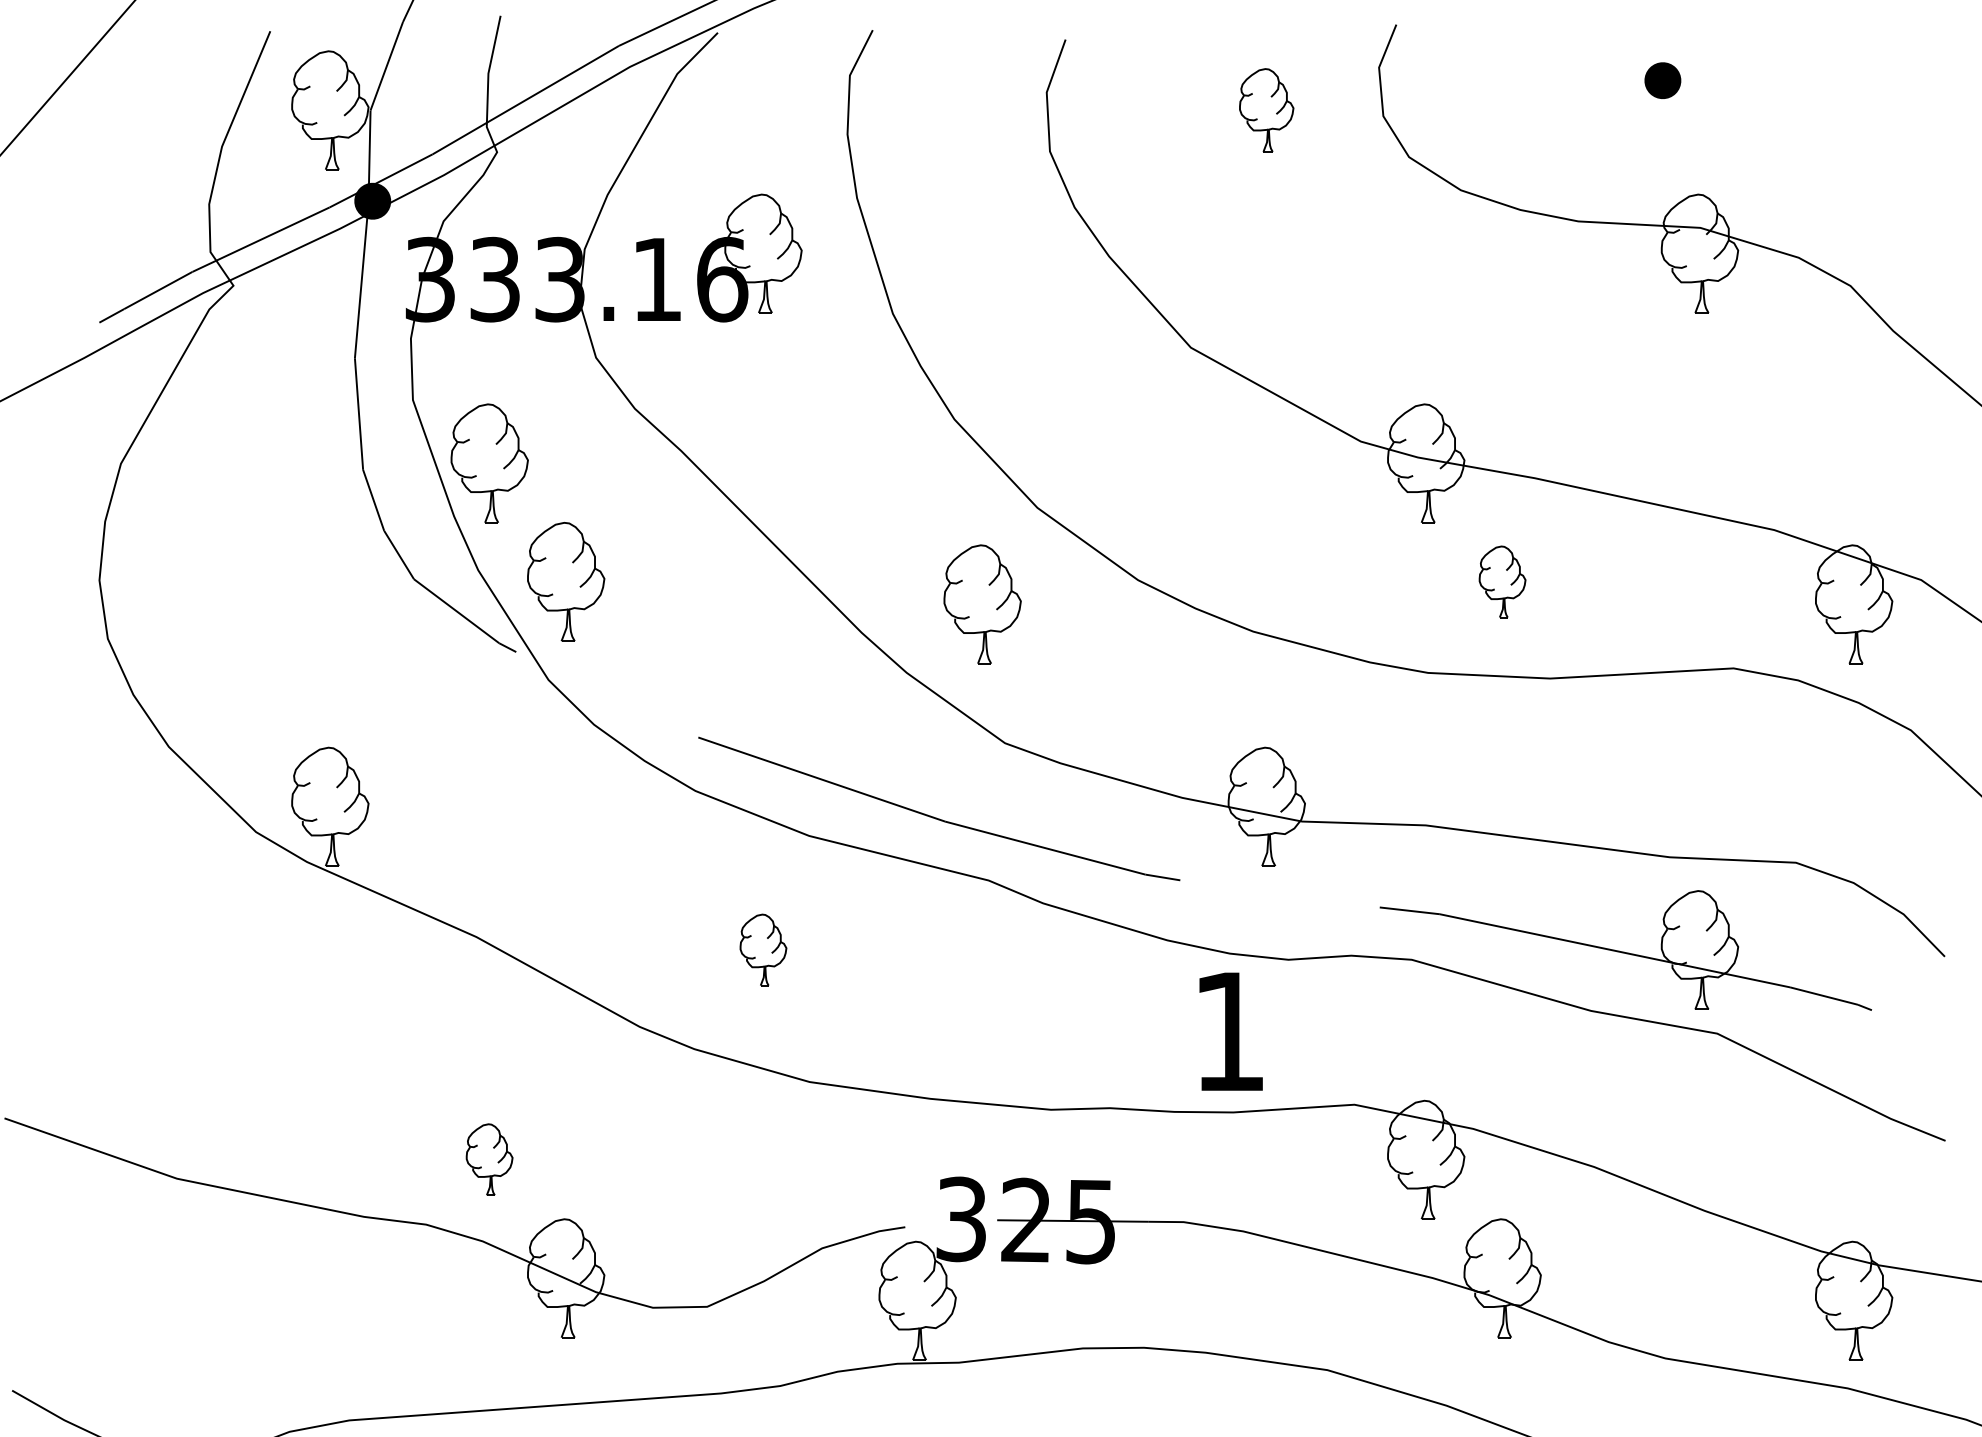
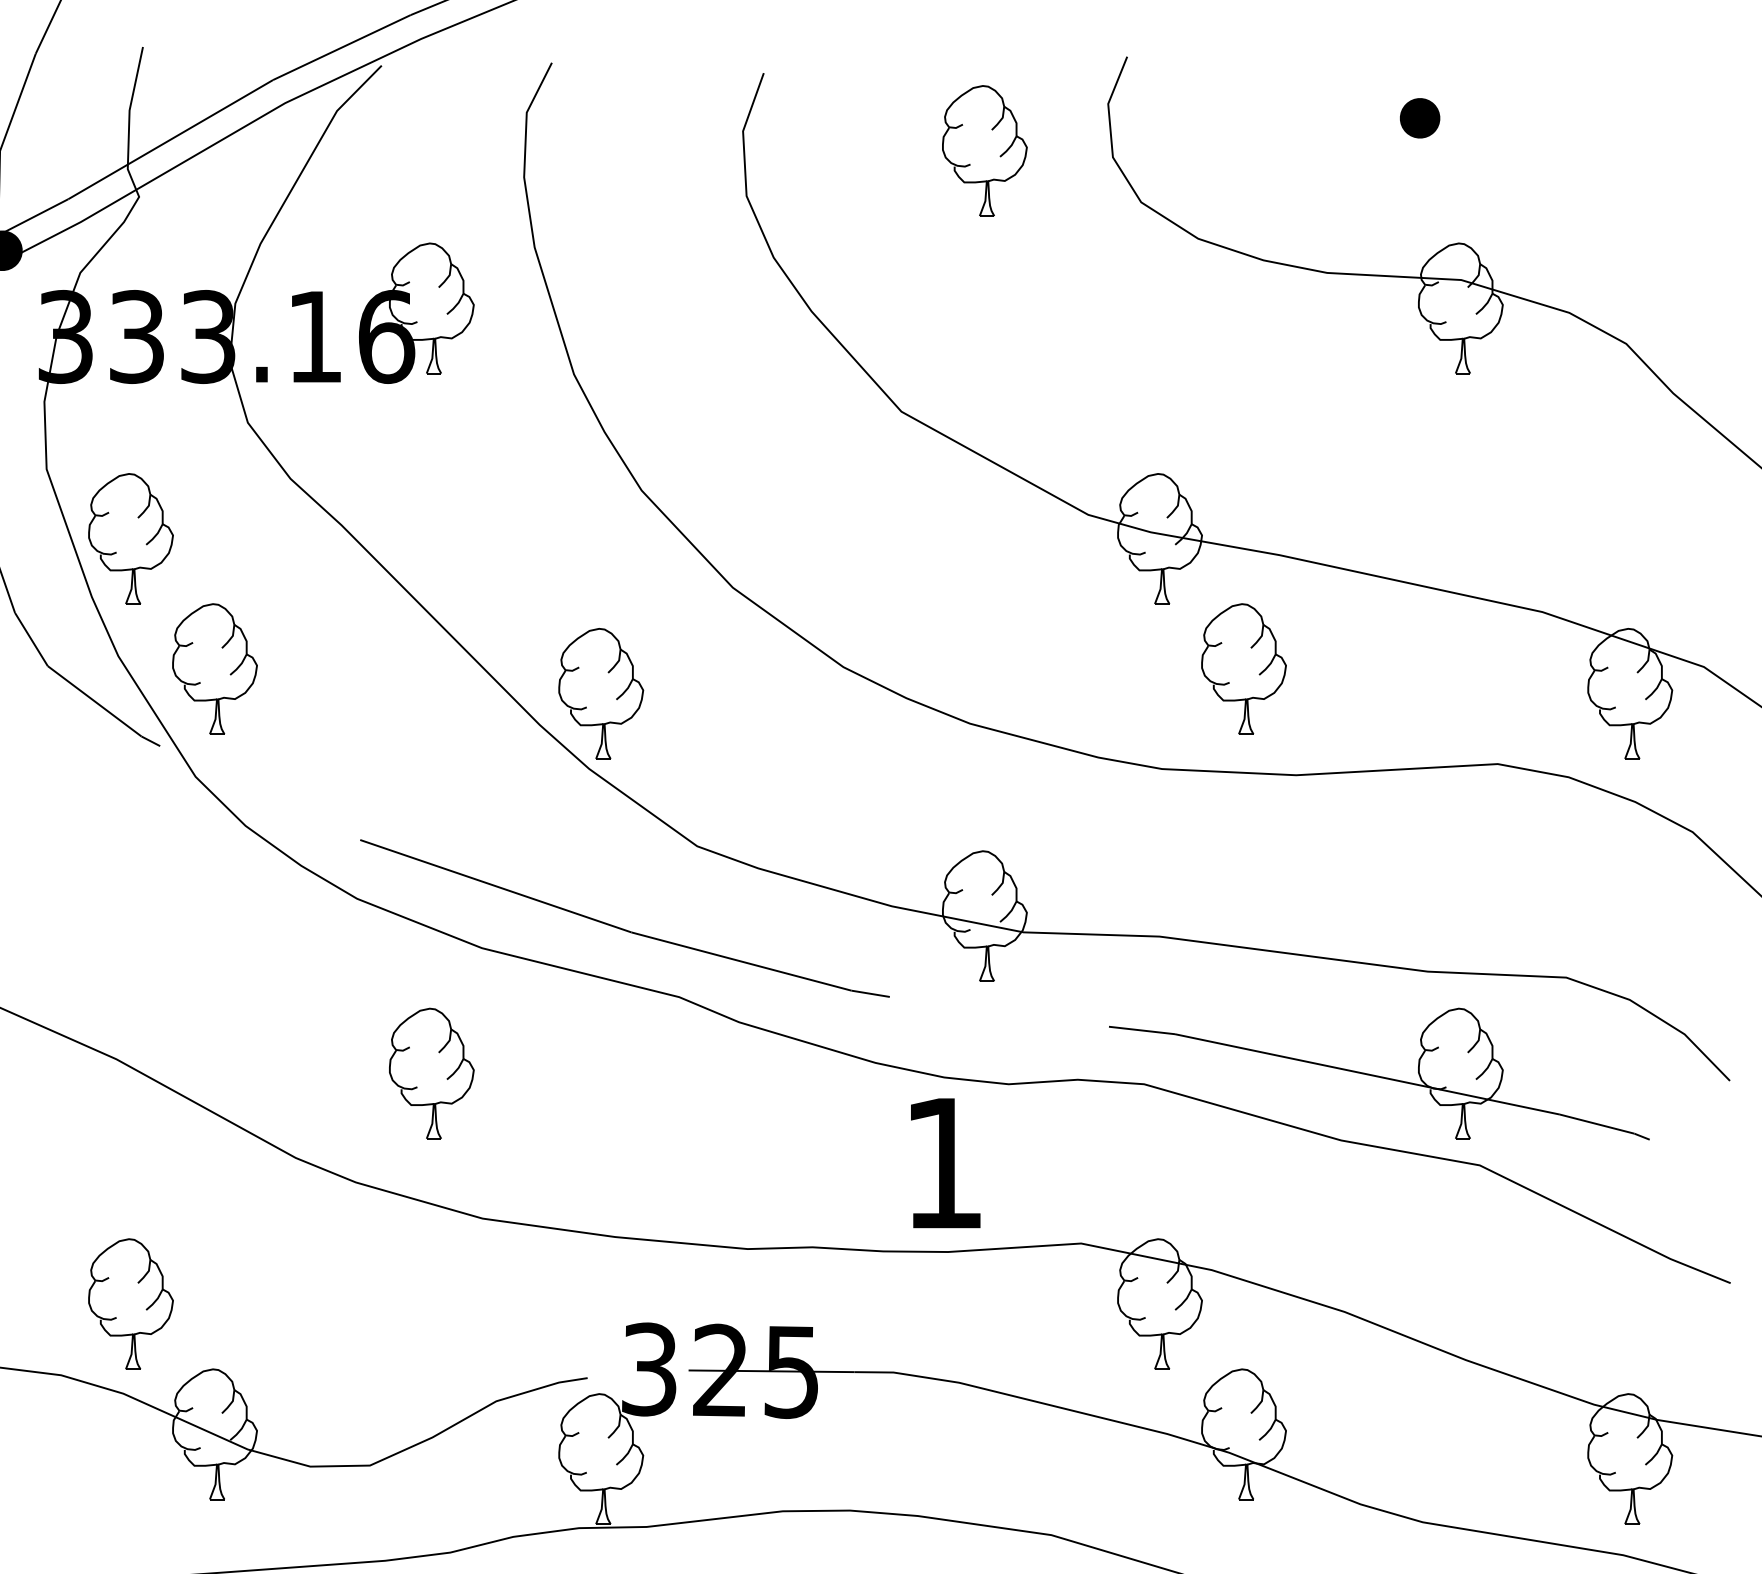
part: (1266, 110) -> (984, 151), size x1.43
part: (1502, 581) -> (1243, 668), size x1.67
part: (982, 604) -> (601, 693), moved
part: (763, 949) -> (431, 1072), size x1.67
part: (489, 1159) -> (130, 1303), size x1.67

